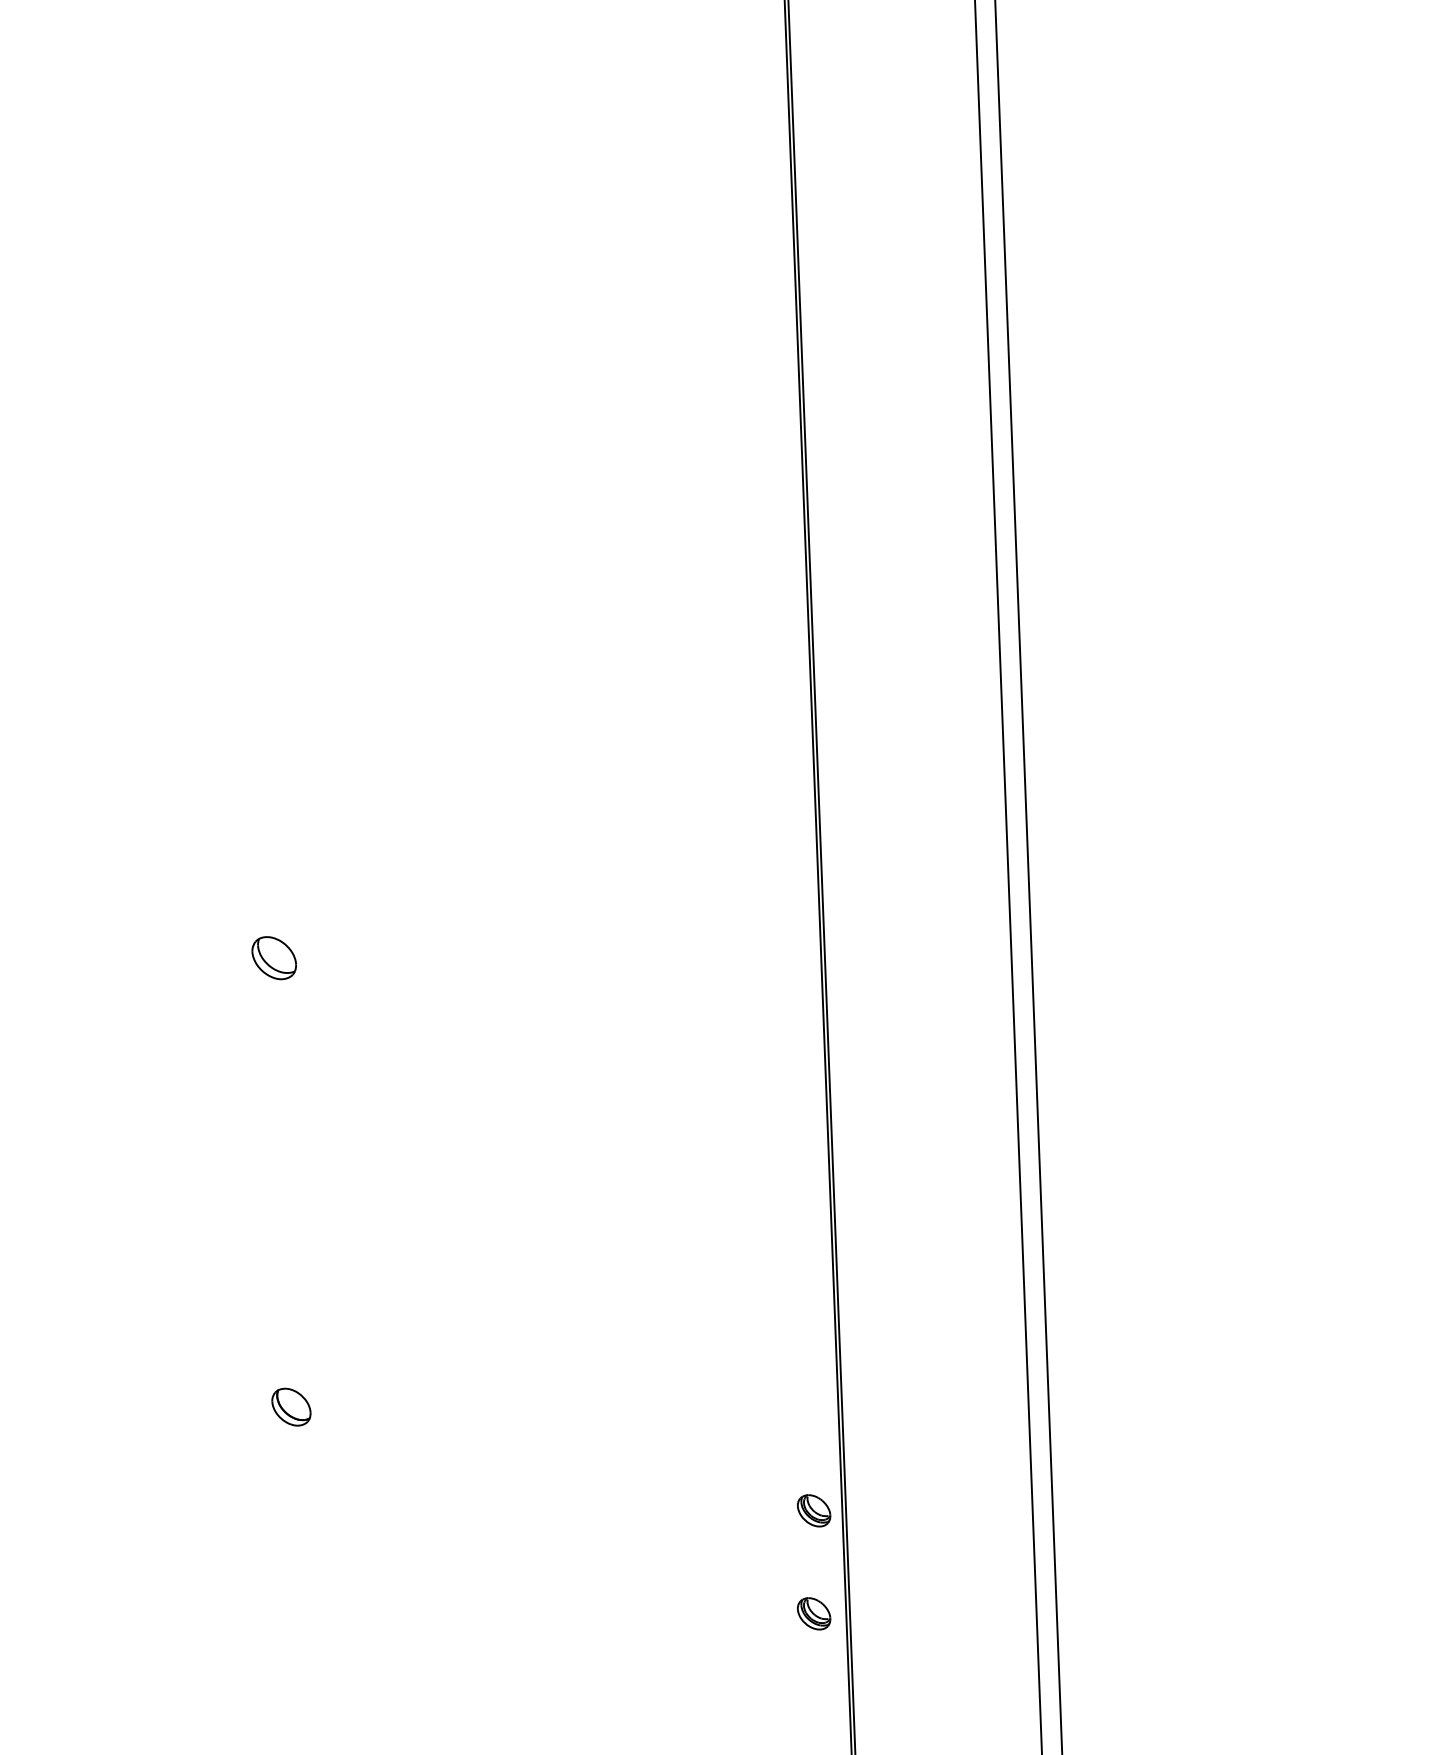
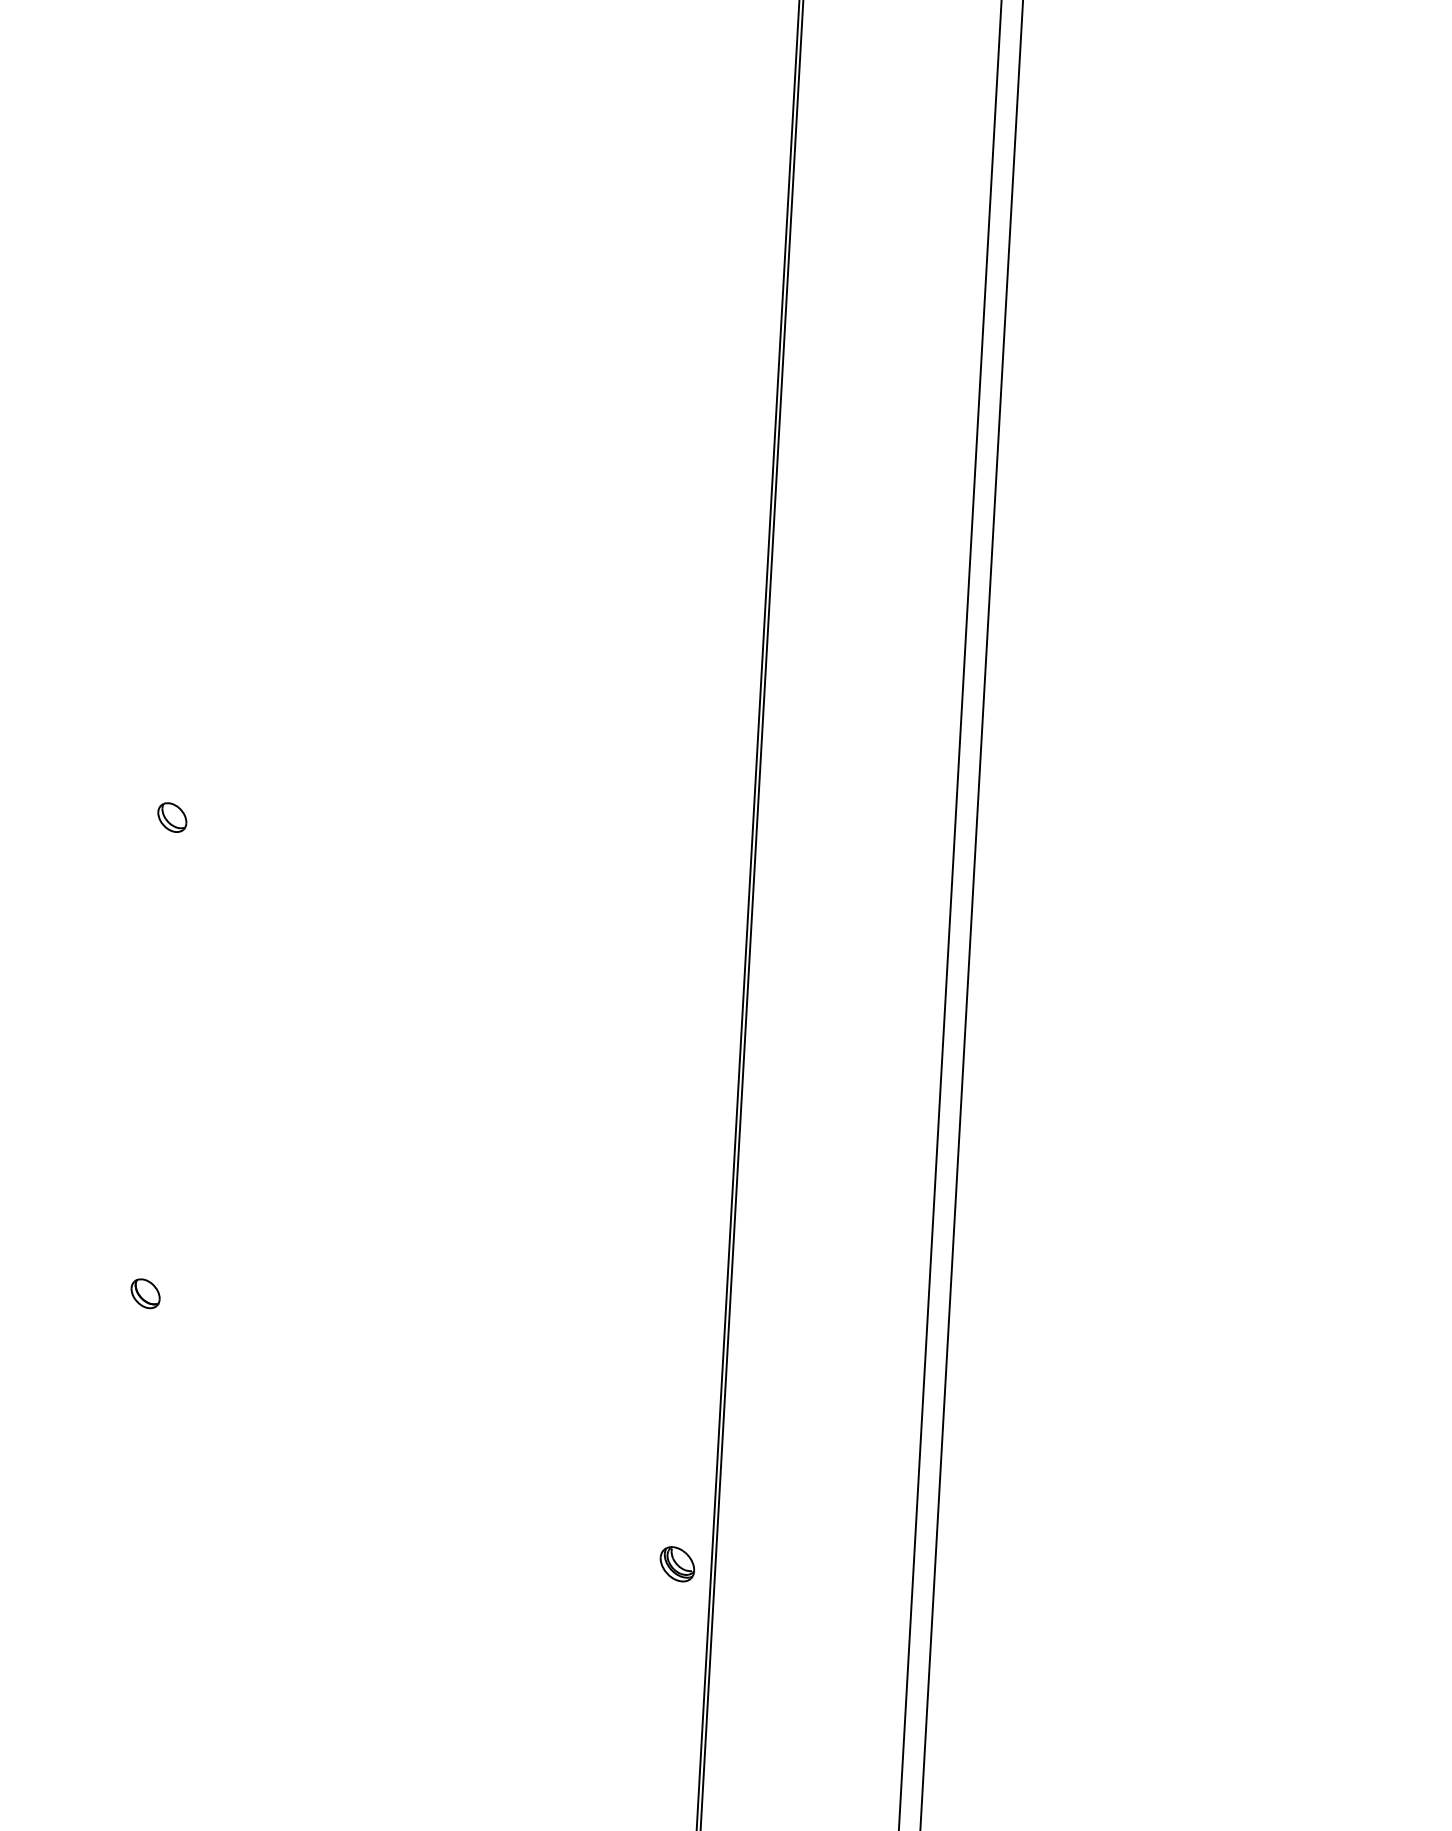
part: (273, 958) -> (171, 817), size x0.62
part: (290, 1407) -> (144, 1293), size x0.71
part: (813, 1510) -> (687, 1455), removed

